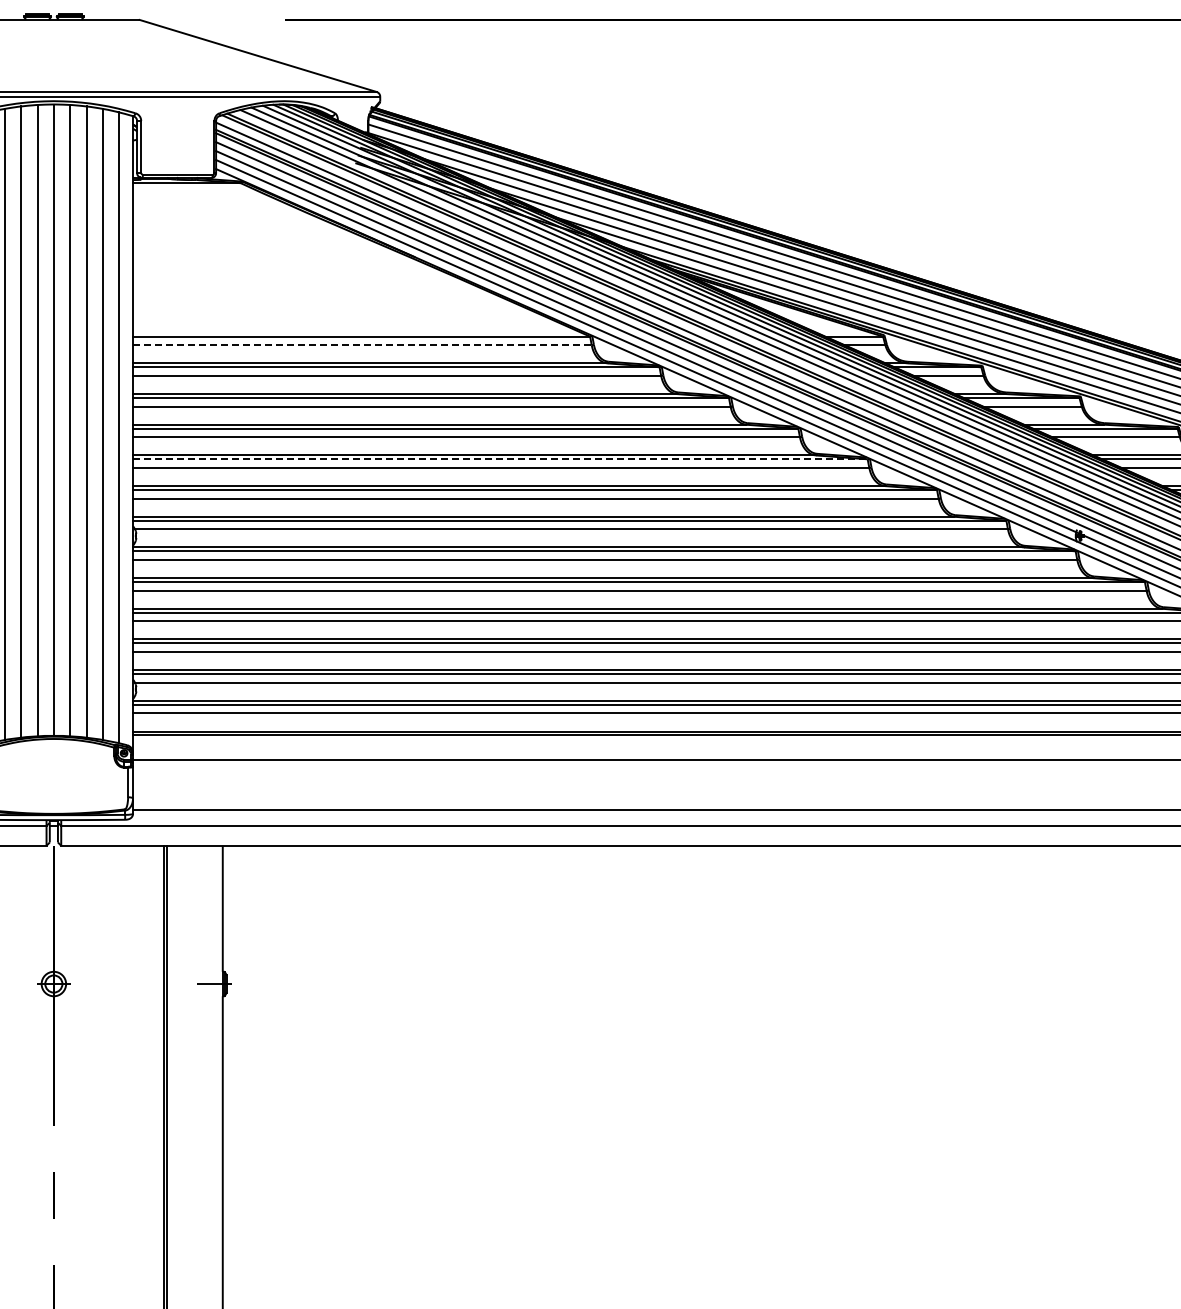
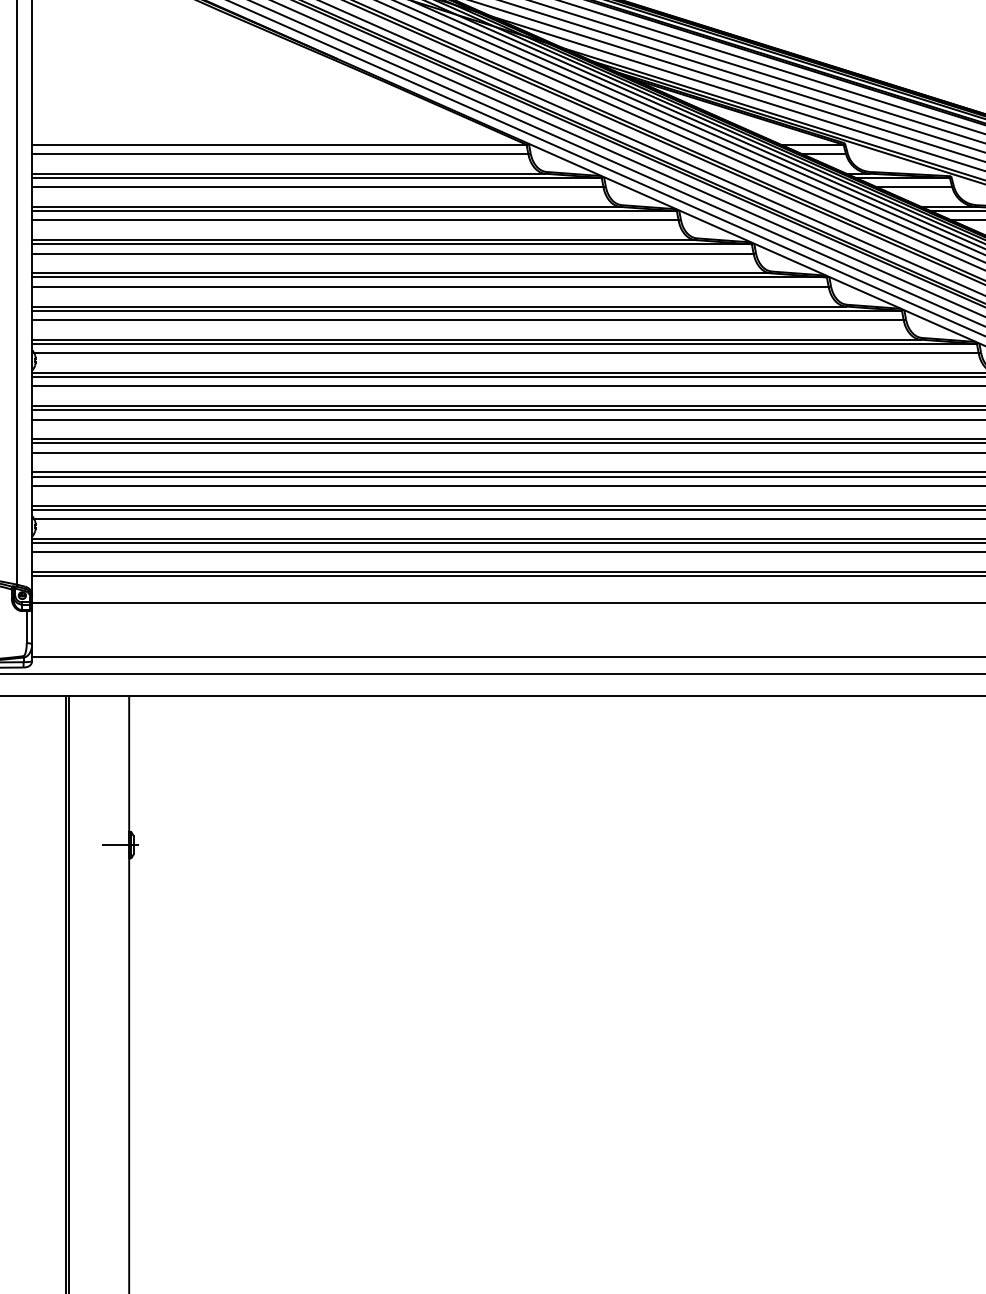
line: (362, 345) -> (280, 154), dashed -> solid
line: (500, 459) -> (429, 277), dashed -> solid

